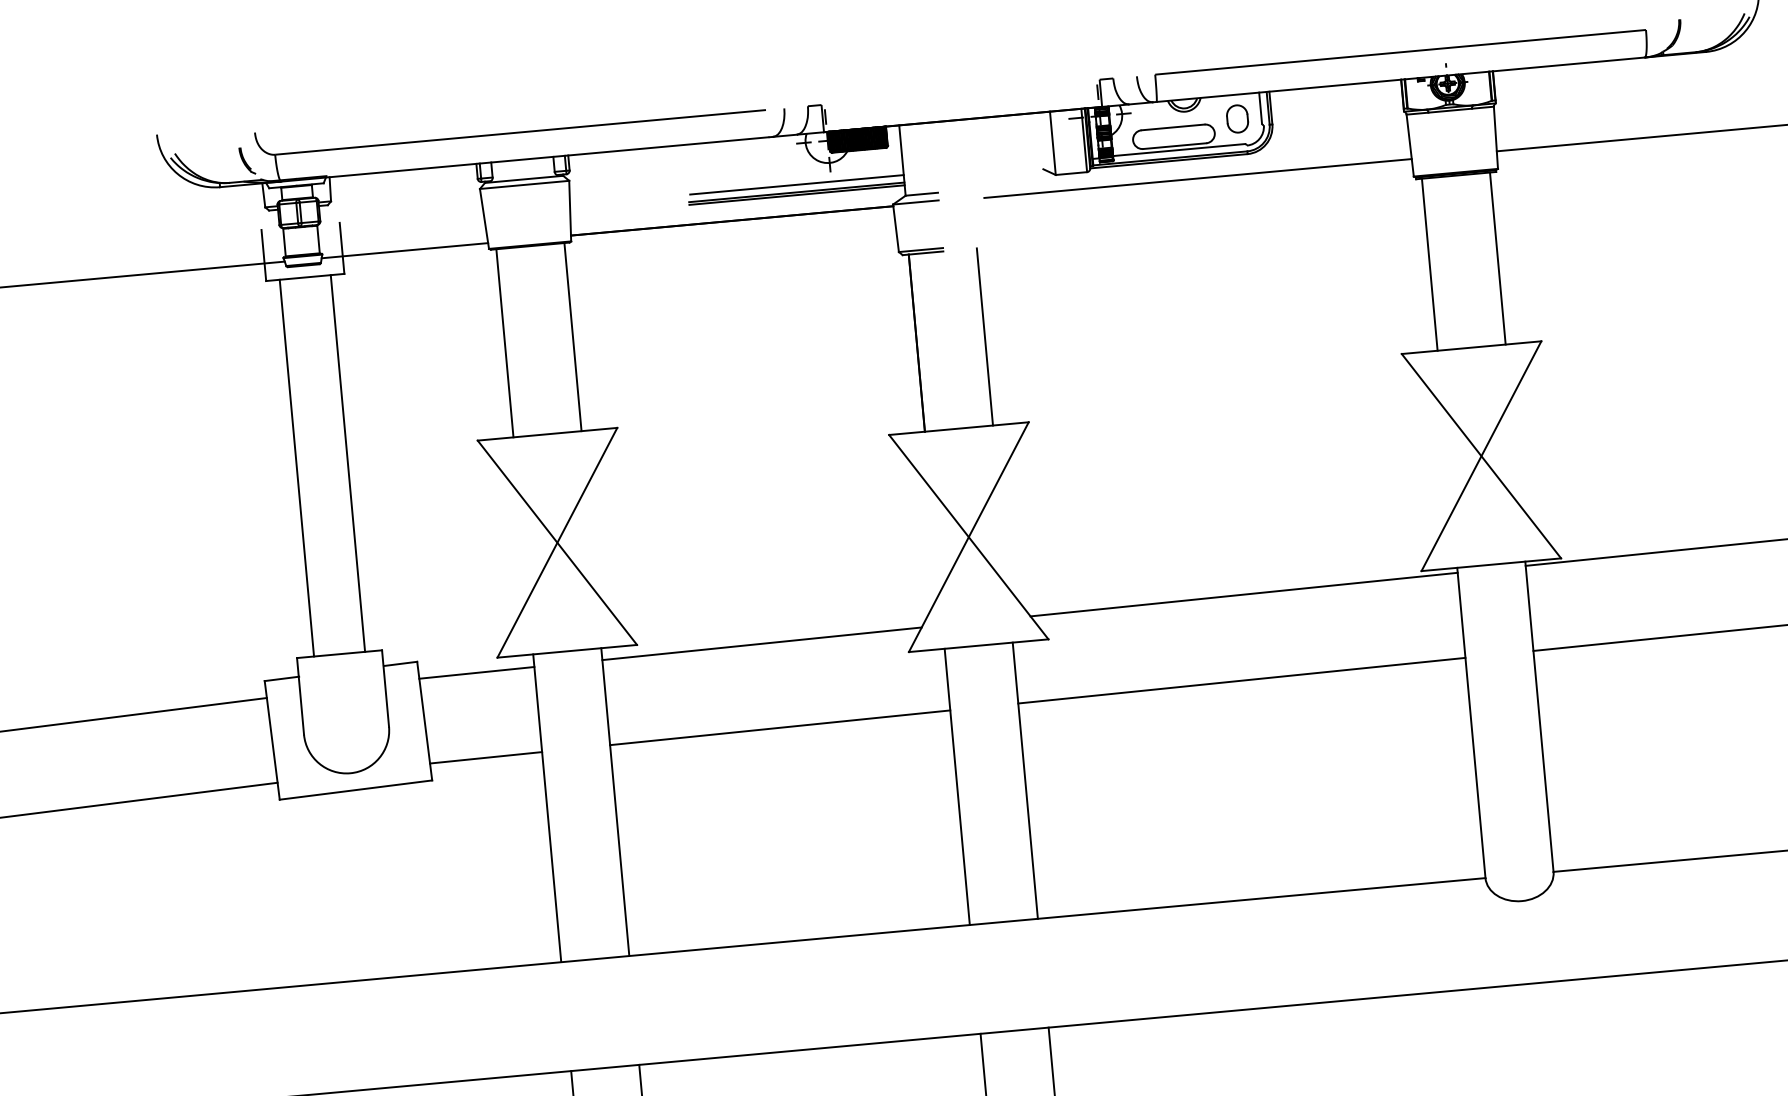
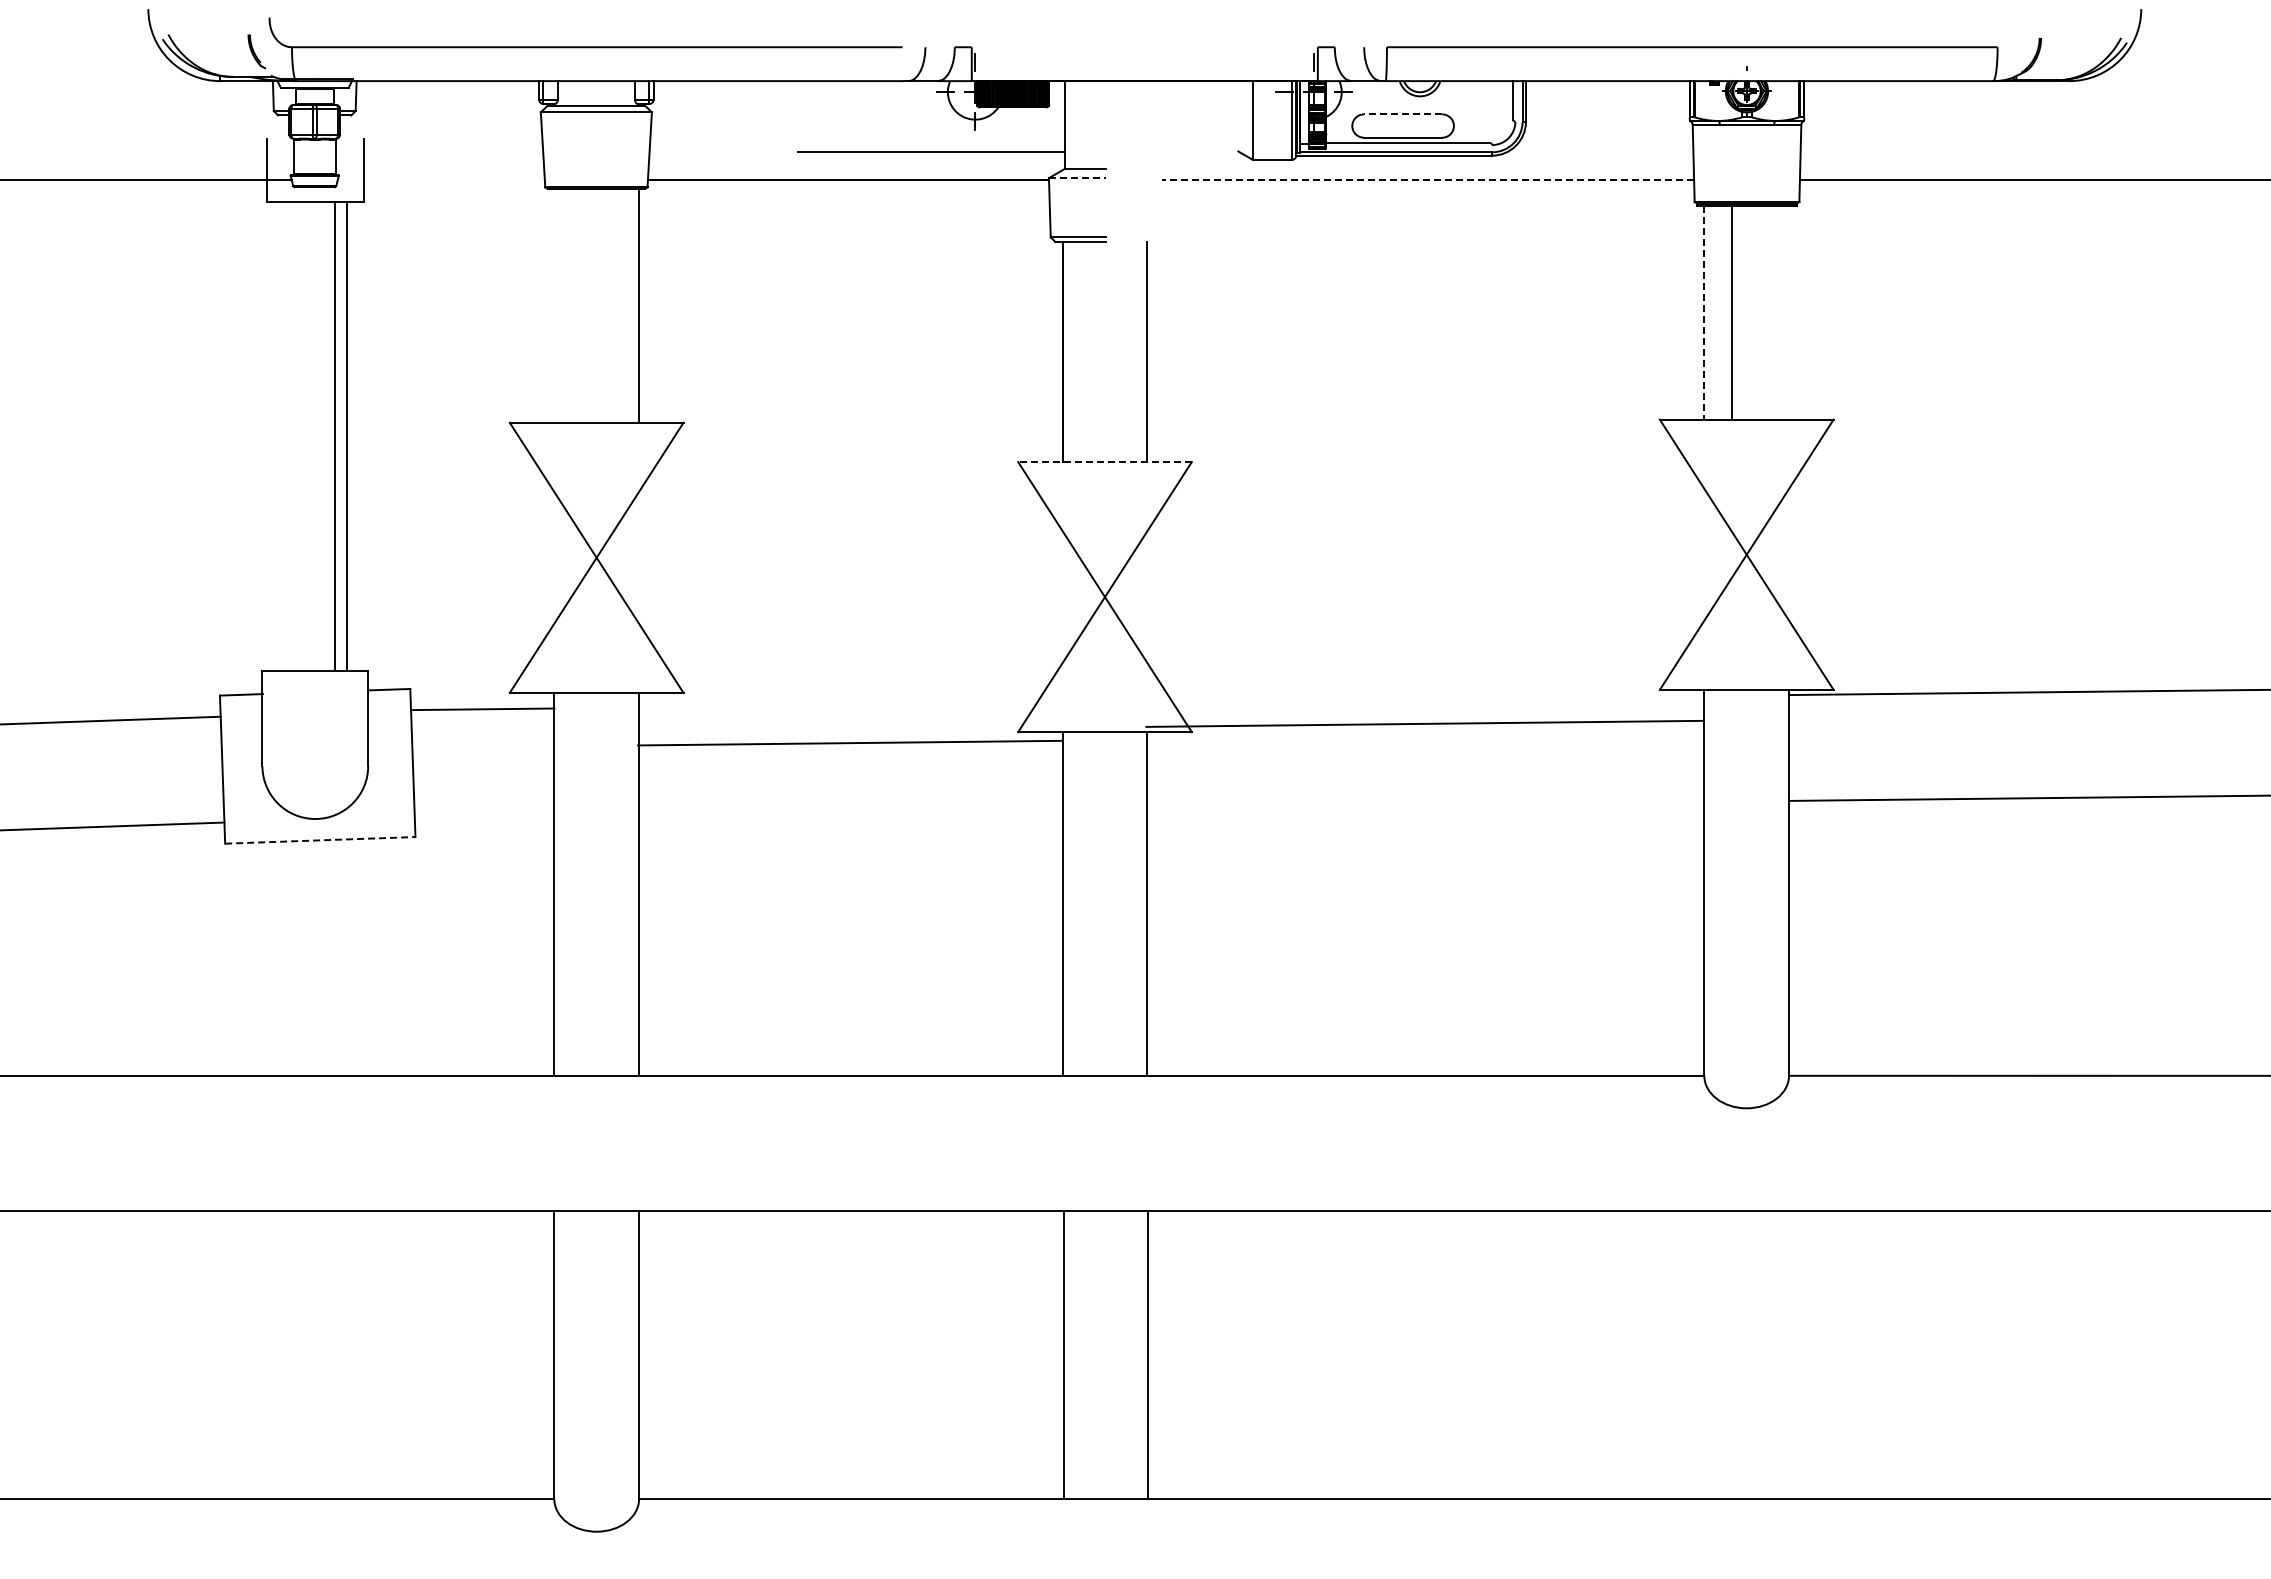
part: (1237, 118) -> (1483, 110), removed
line: (1172, 127) -> (1402, 114), solid -> dashed
line: (1198, 178) -> (1428, 180), solid -> dashed
line: (796, 184) -> (932, 142), removed
line: (797, 194) -> (931, 155), removed
line: (916, 202) -> (1077, 178), solid -> dashed
line: (404, 250) -> (440, 180), removed
line: (1498, 258) -> (1732, 312), moved
line: (1429, 265) -> (1704, 313), solid -> dashed
line: (505, 343) -> (554, 305), removed
line: (959, 428) -> (1105, 462), solid -> dashed
line: (296, 468) -> (334, 436), moved
line: (1244, 594) -> (1438, 698), removed
line: (761, 643) -> (837, 705), removed
line: (1241, 680) -> (1424, 723), moved
line: (779, 727) -> (849, 742), moved
line: (486, 757) -> (484, 814), removed
line: (356, 790) -> (320, 840), solid -> dashed

